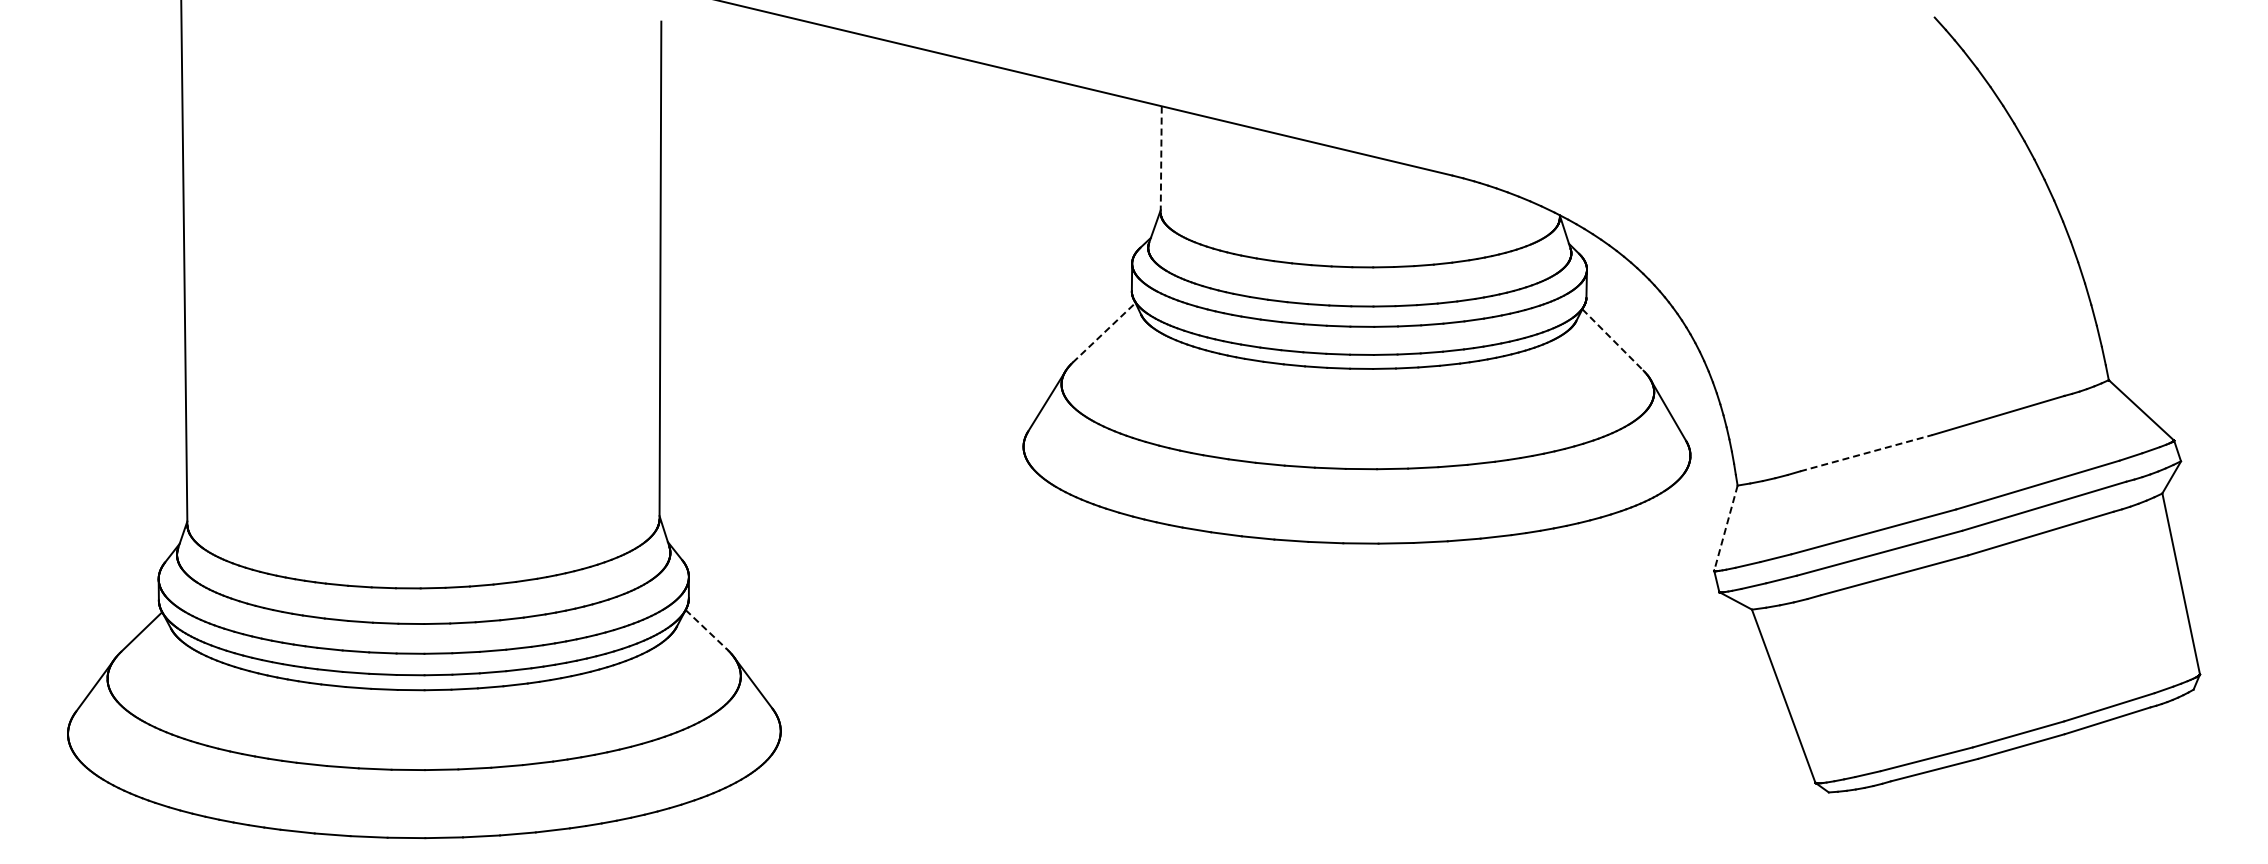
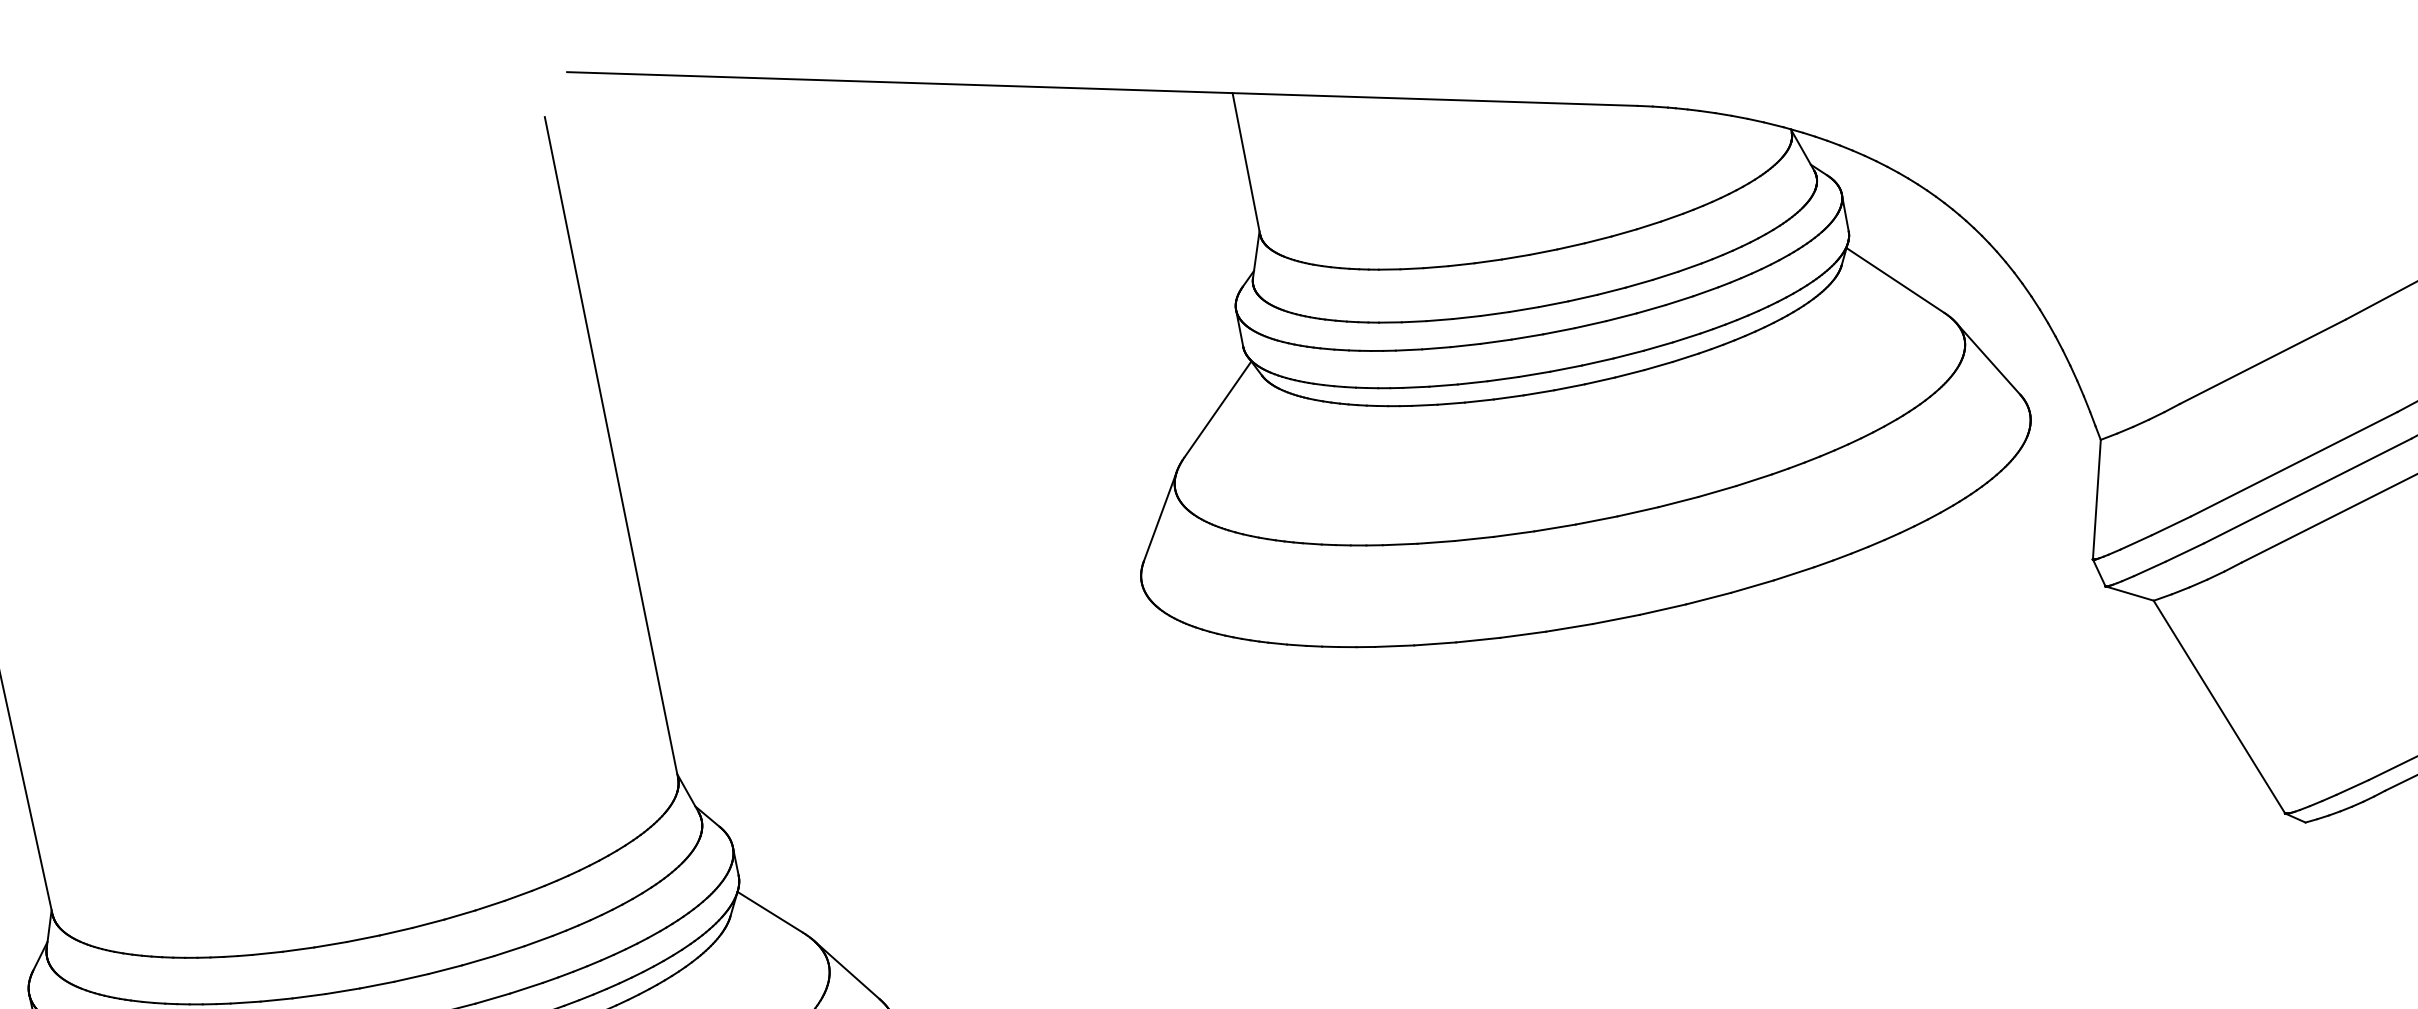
line: (1161, 158) -> (1246, 162), dashed -> solid
line: (1104, 332) -> (1218, 409), dashed -> solid
line: (1613, 340) -> (1896, 281), dashed -> solid
line: (1866, 453) -> (2263, 362), dashed -> solid
line: (1725, 528) -> (2096, 500), dashed -> solid
line: (706, 629) -> (770, 912), dashed -> solid

